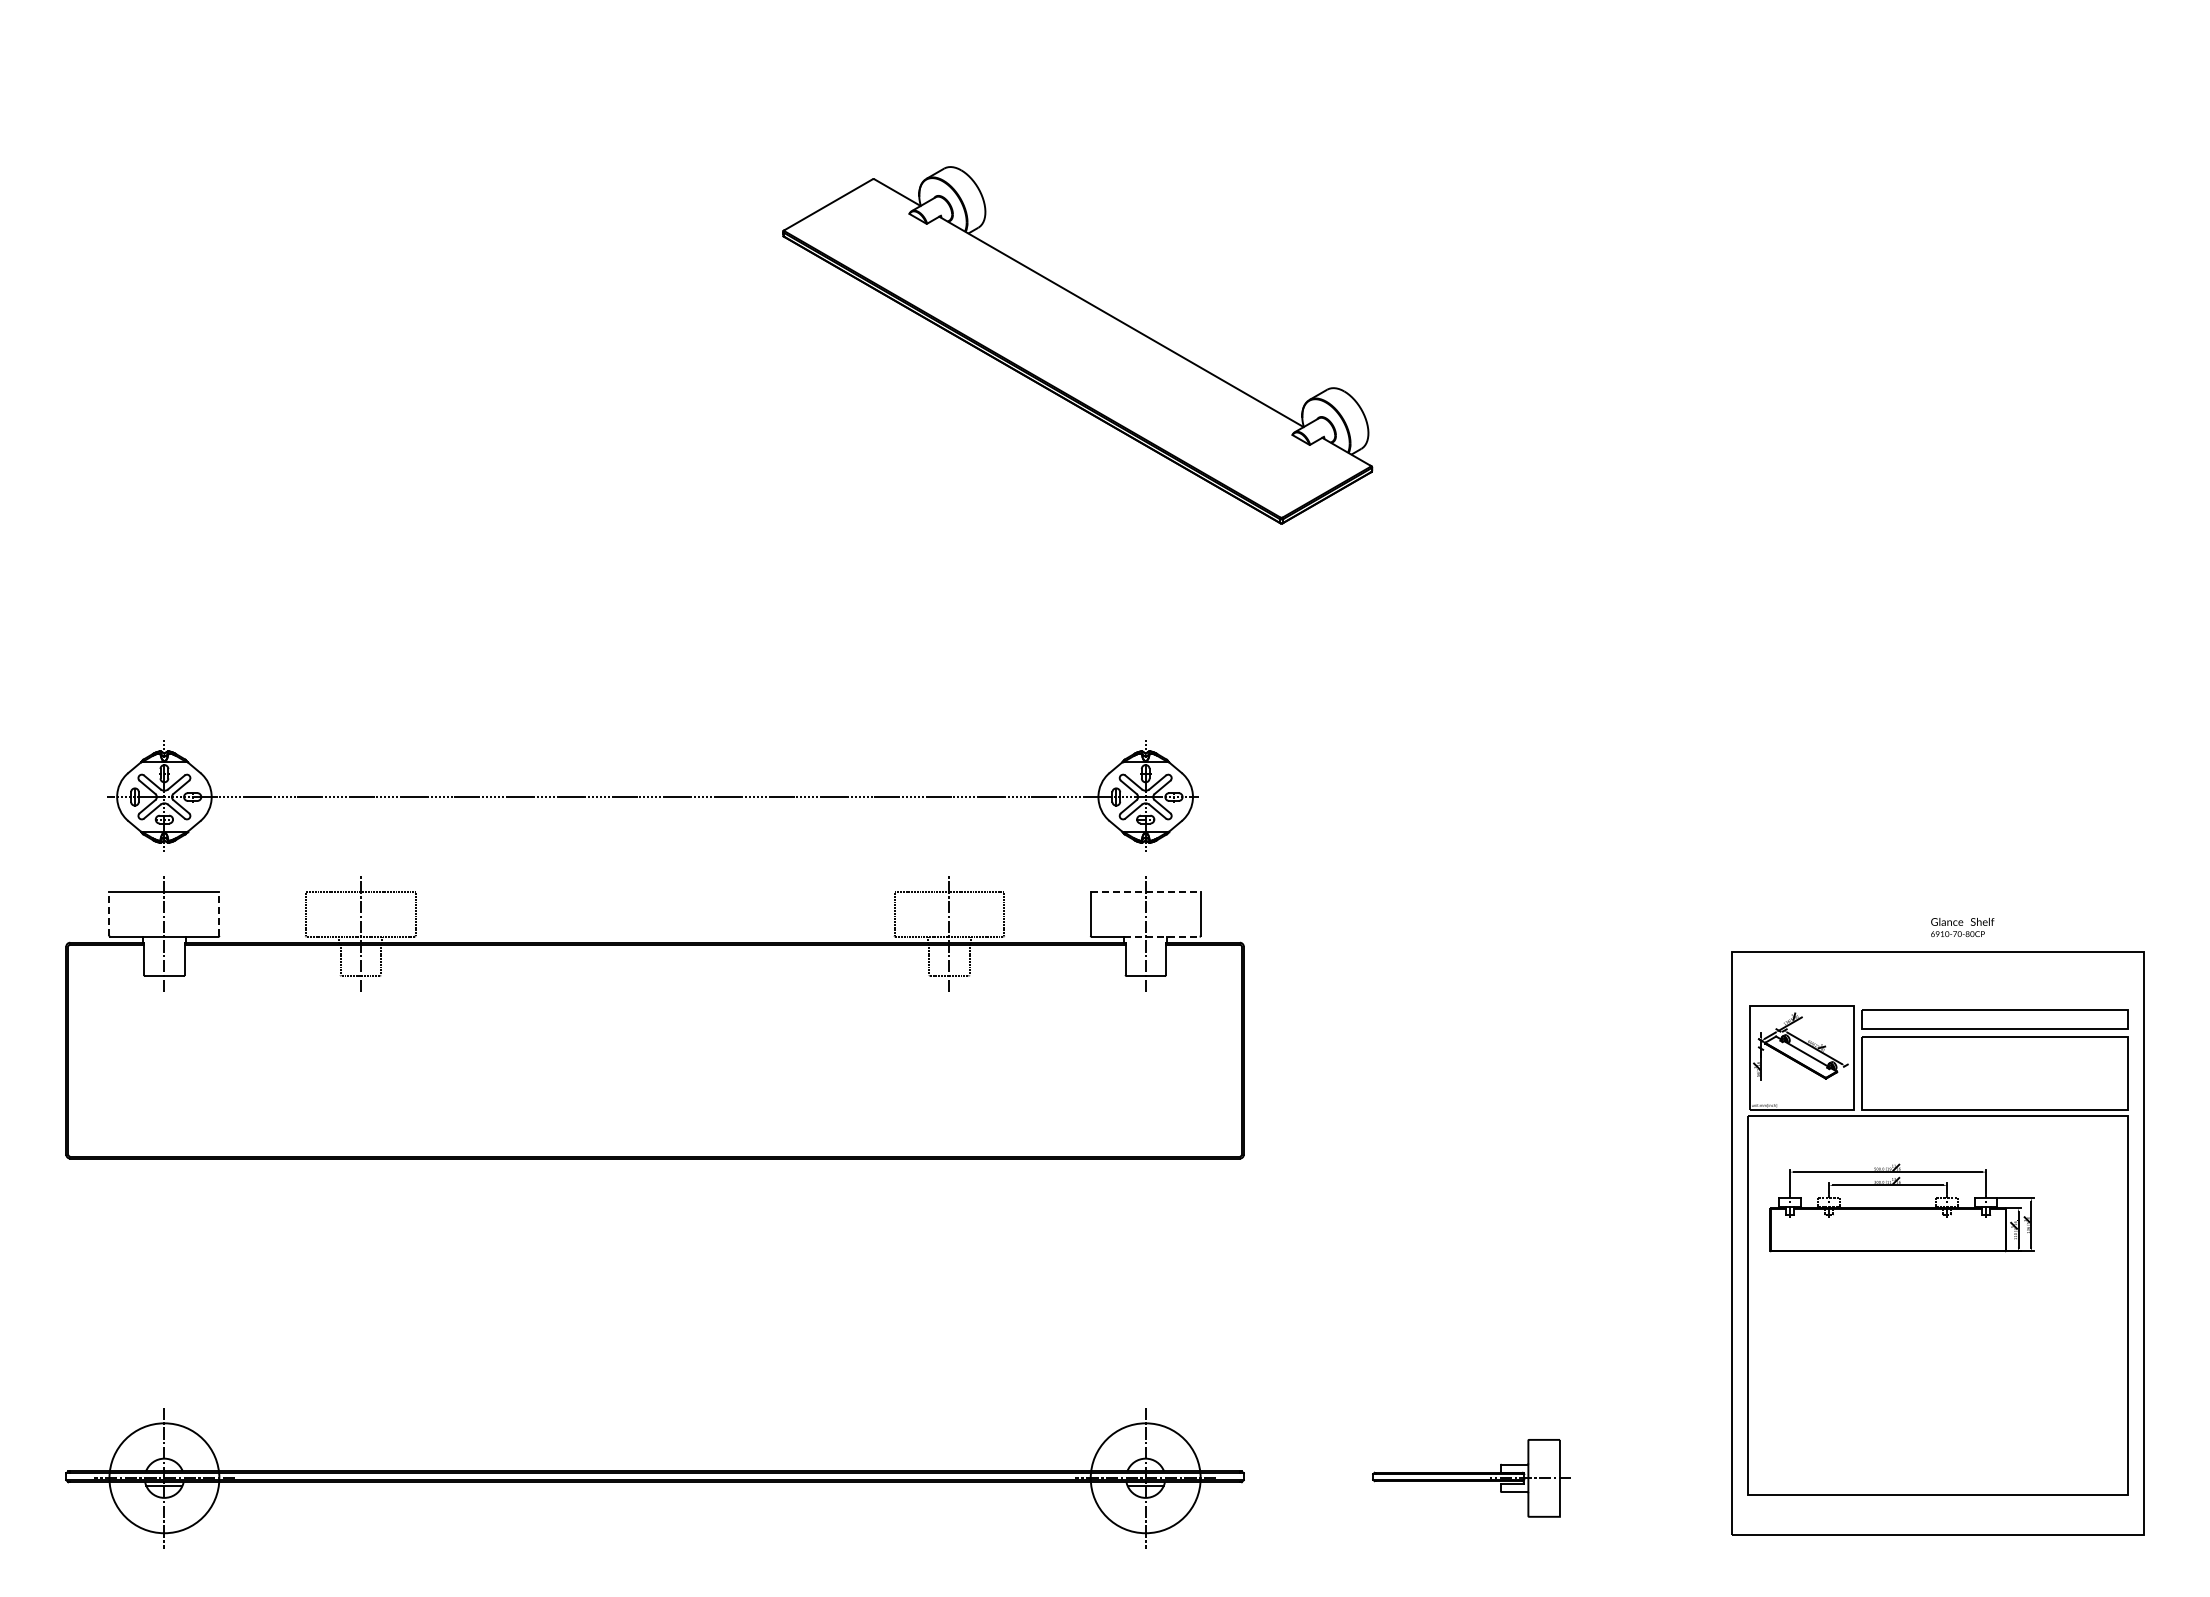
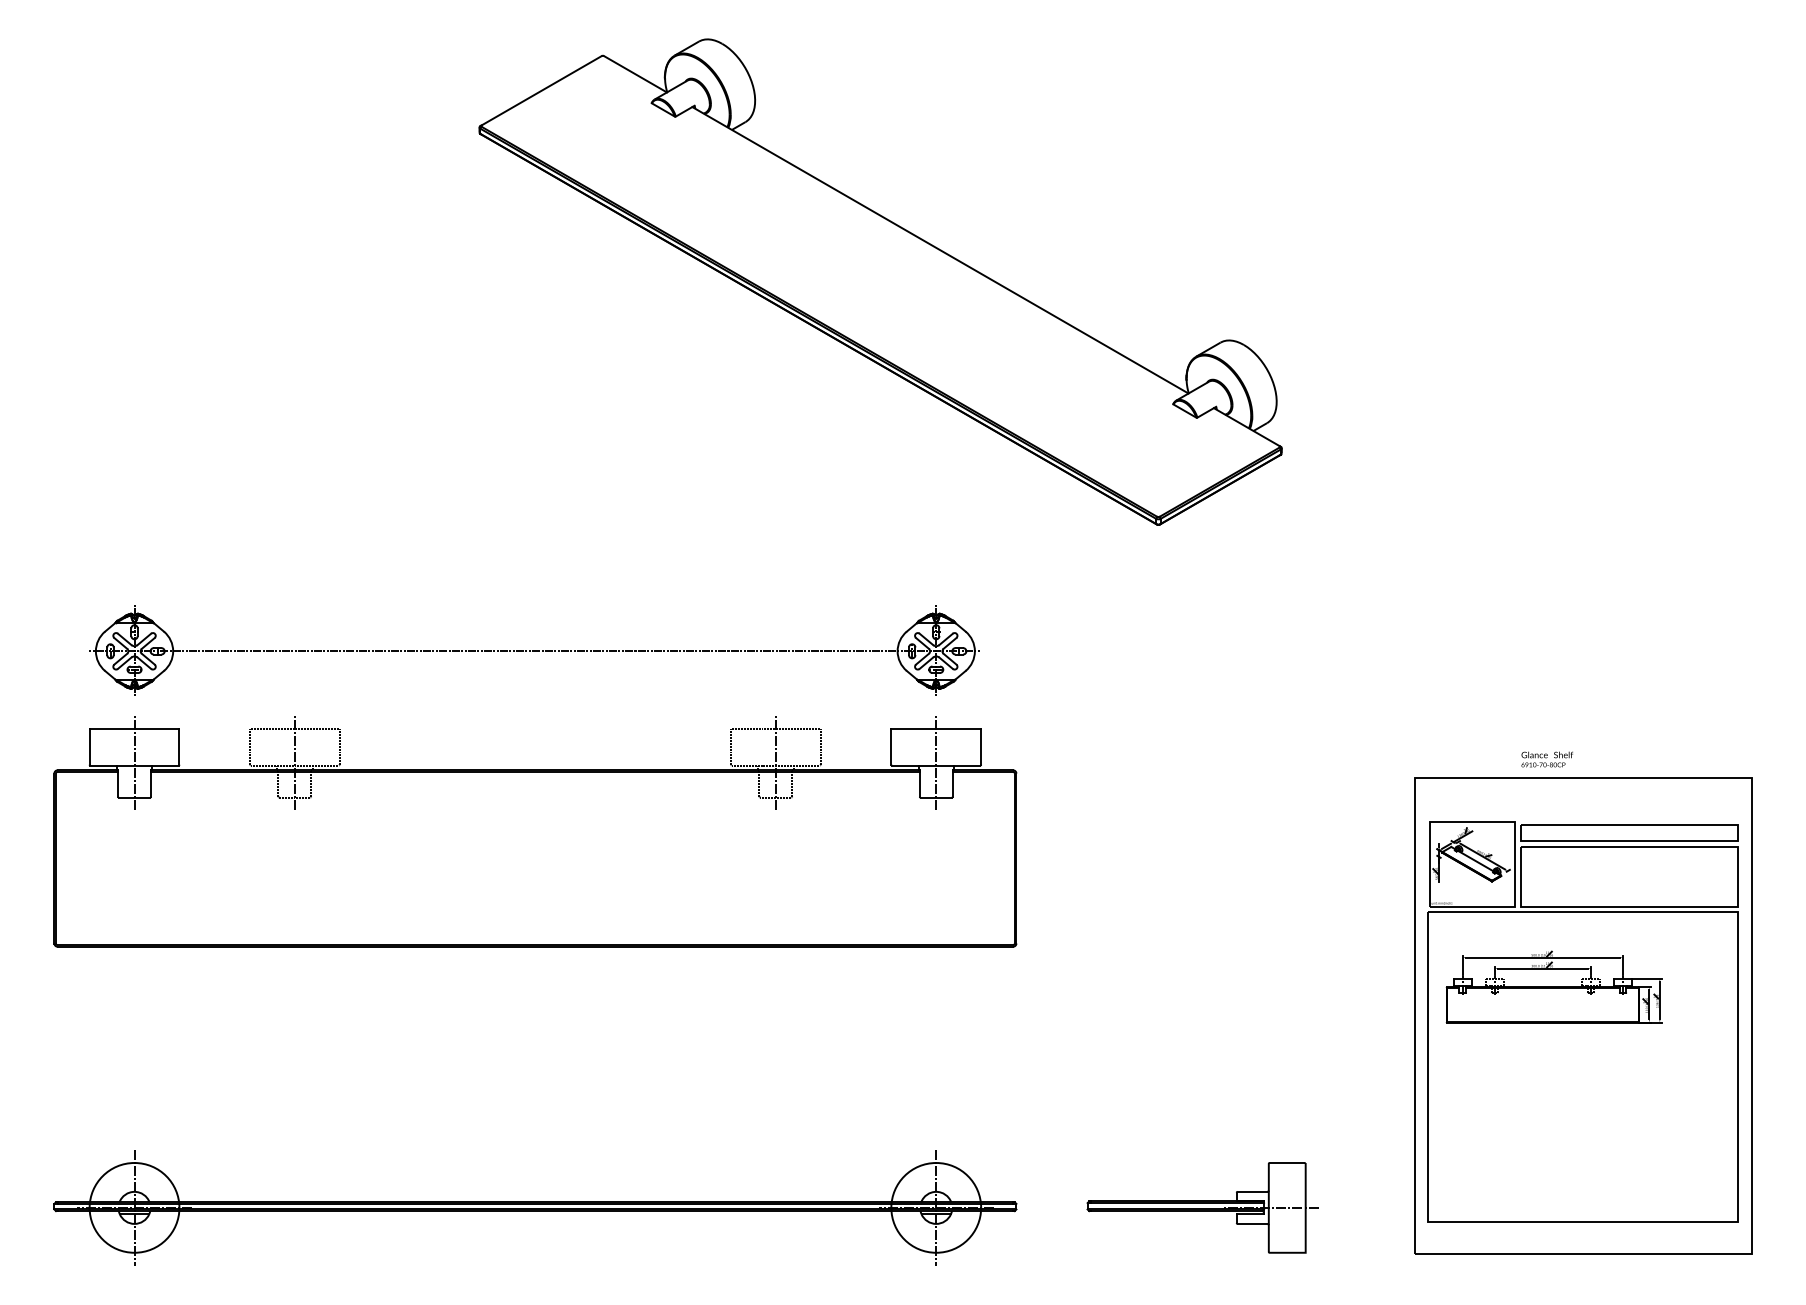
part: (1077, 345) -> (880, 282), size x1.67
line: (1145, 891) -> (936, 728), dashed -> solid
line: (109, 913) -> (89, 746), dashed -> solid
line: (219, 913) -> (179, 746), dashed -> solid
text: (1962, 926) -> (1547, 758), moved
line: (1161, 936) -> (949, 765), dashed -> solid
part: (1471, 1478) -> (1202, 1208), size x1.43

